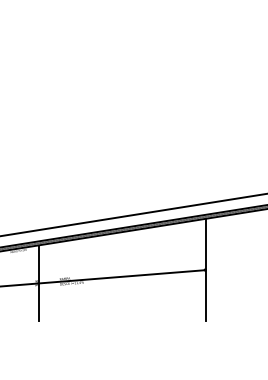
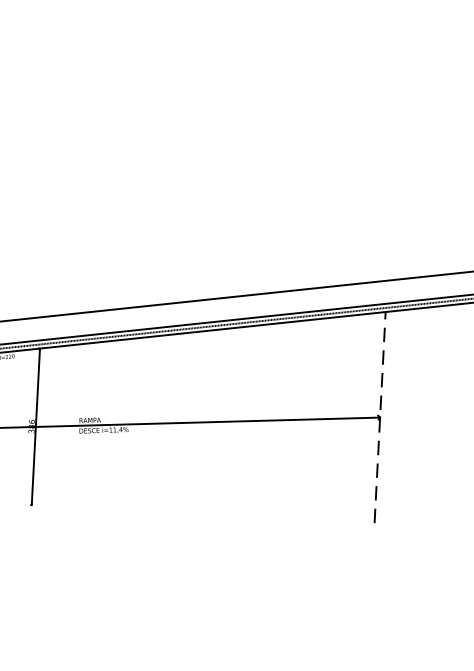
line: (205, 269) -> (380, 416), solid -> dashed

